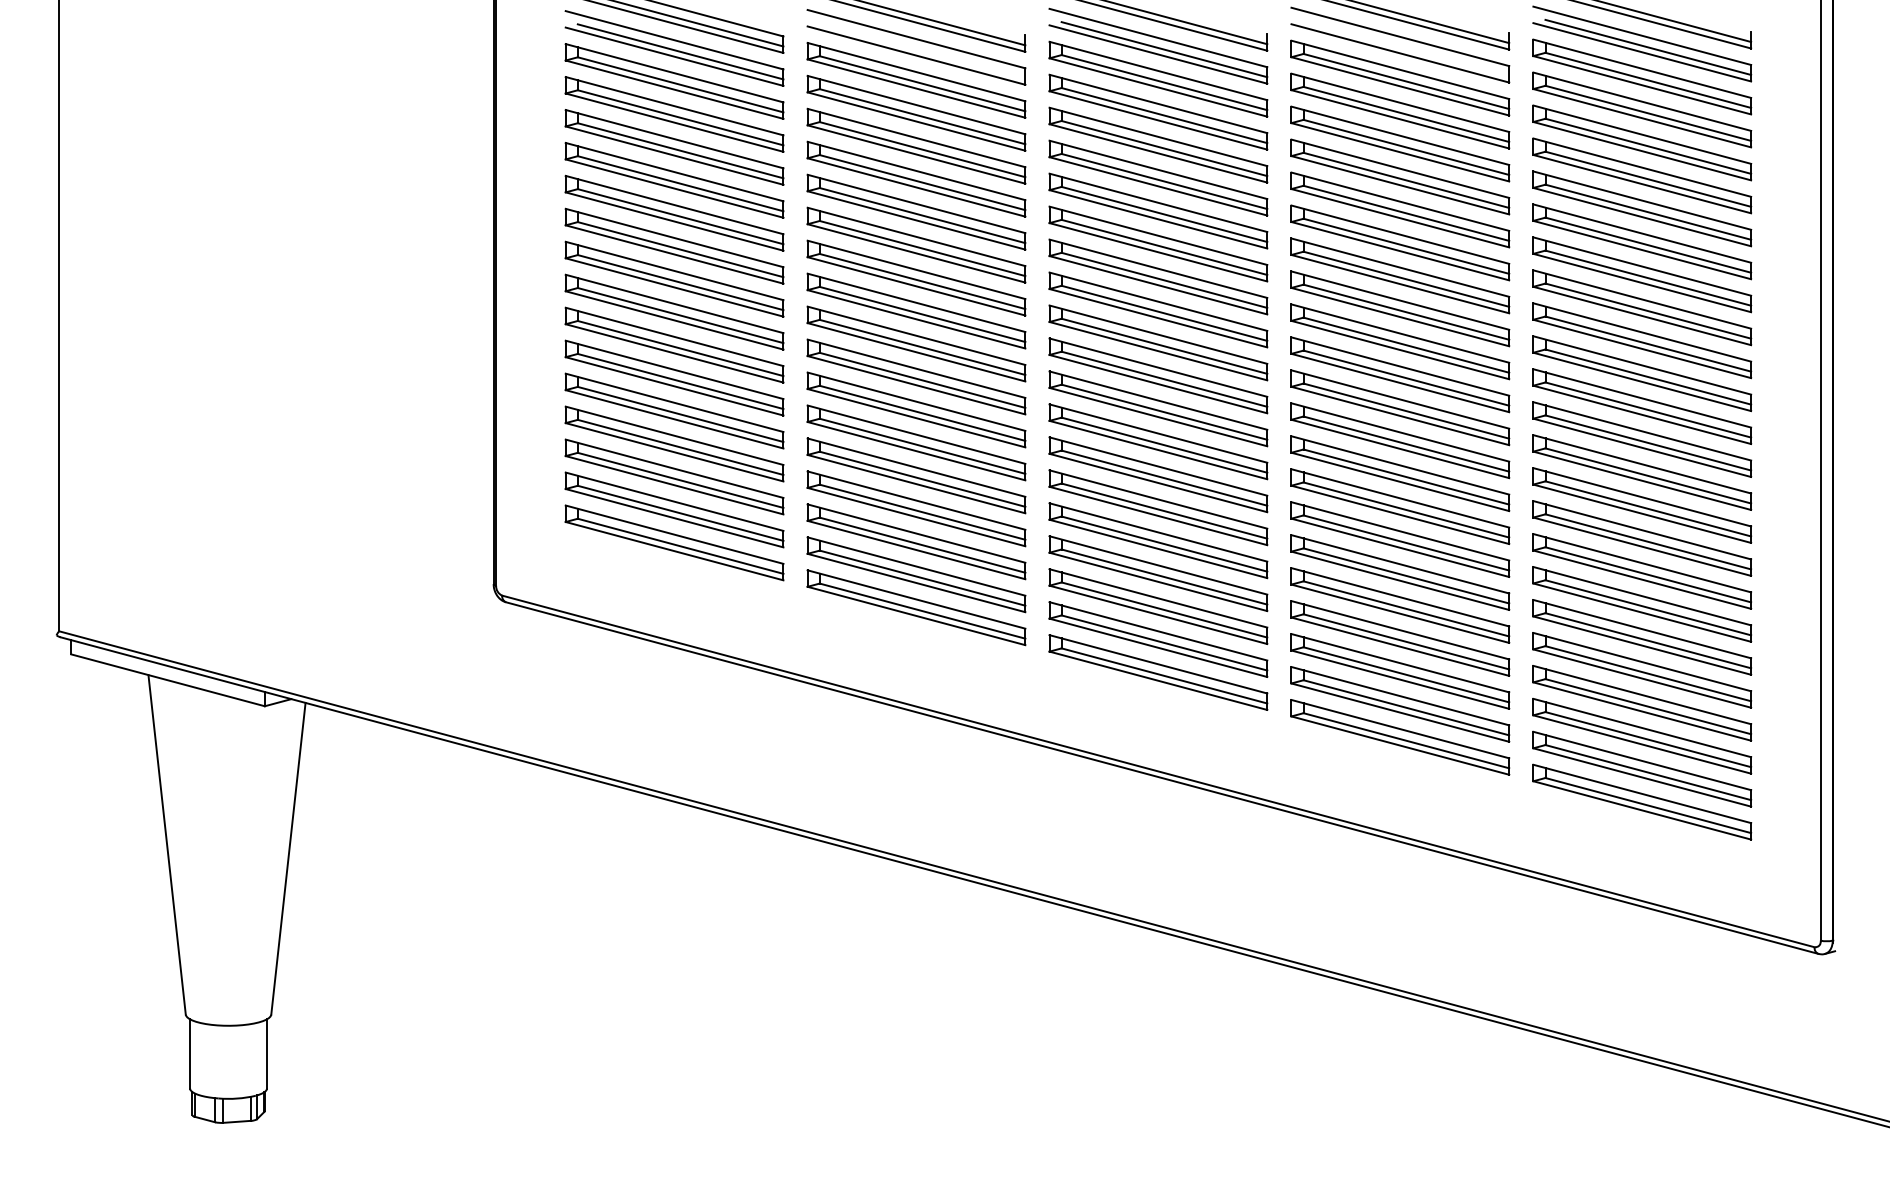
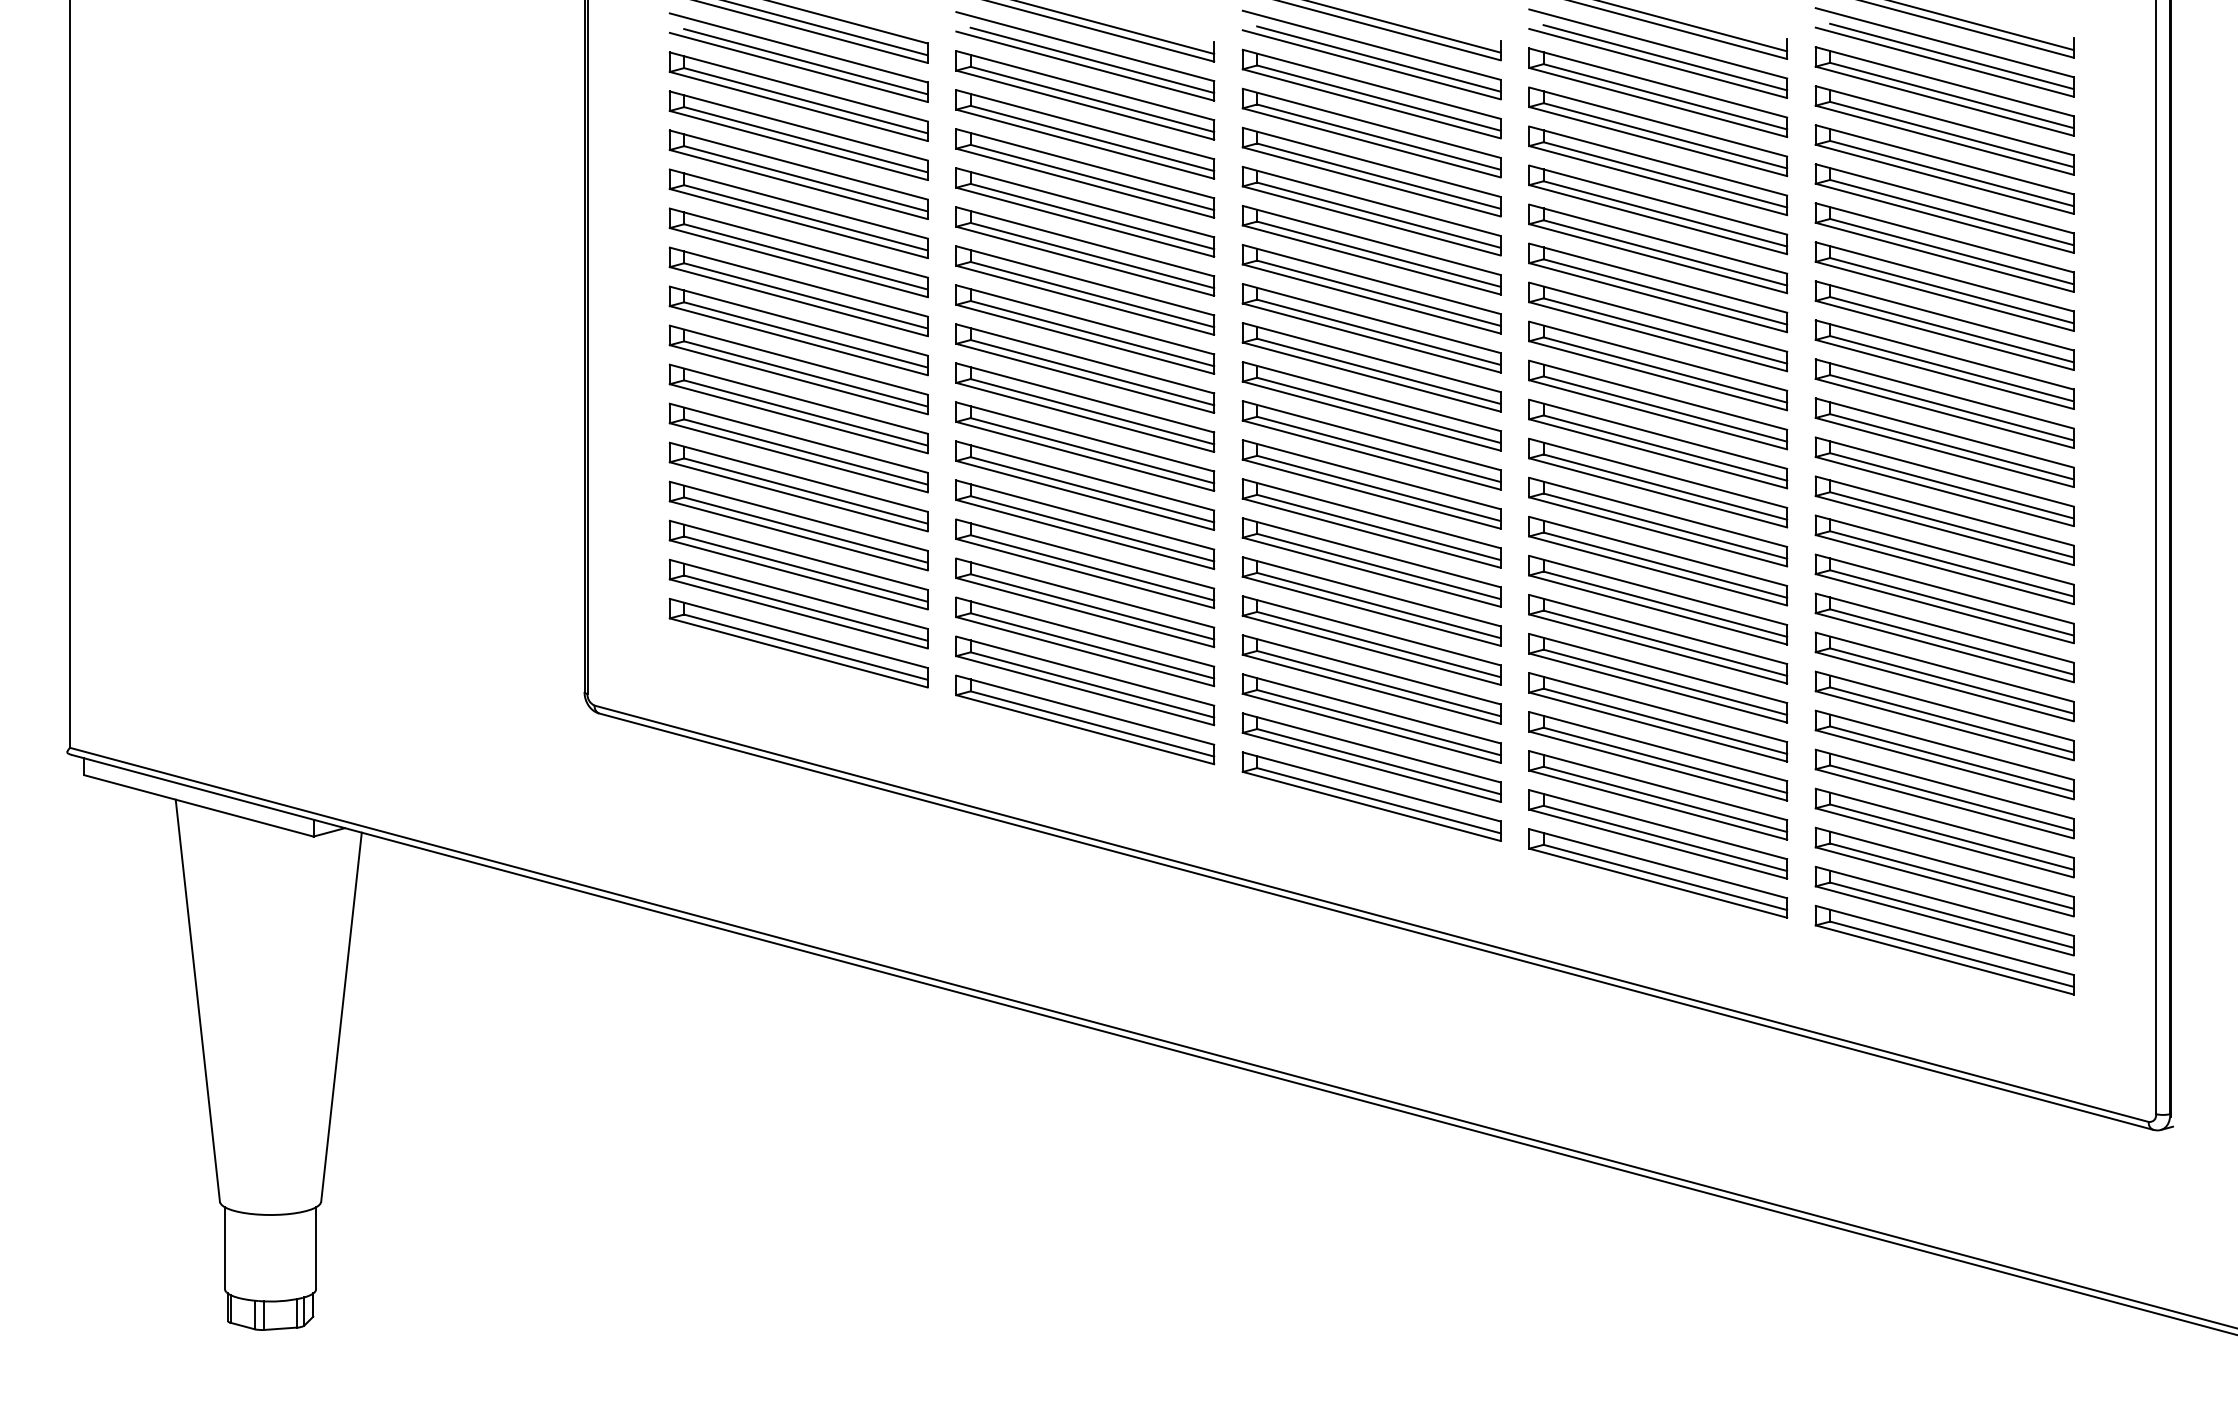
line: (1406, 48) -> (1665, 57), added
line: (922, 50) -> (1092, 60), added

